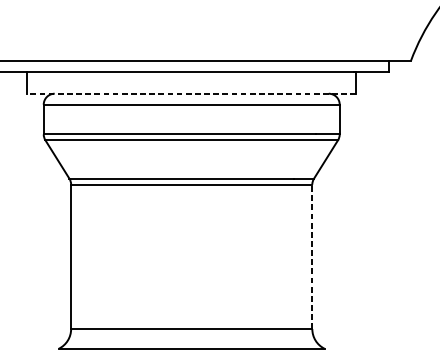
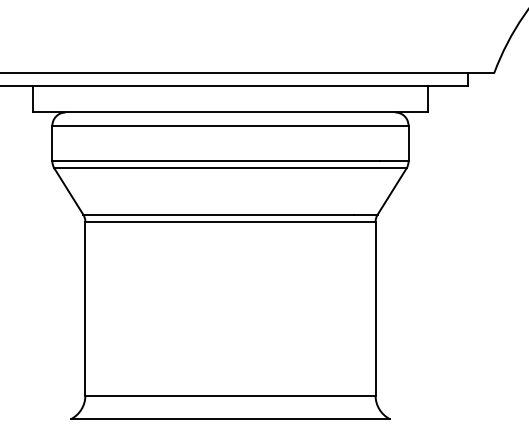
line: (191, 93) -> (230, 112), dashed -> solid
line: (312, 256) -> (375, 308), dashed -> solid

